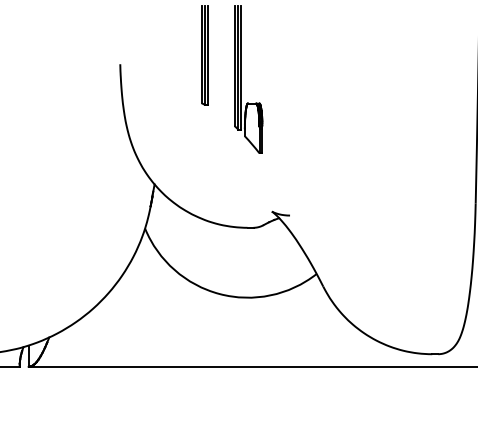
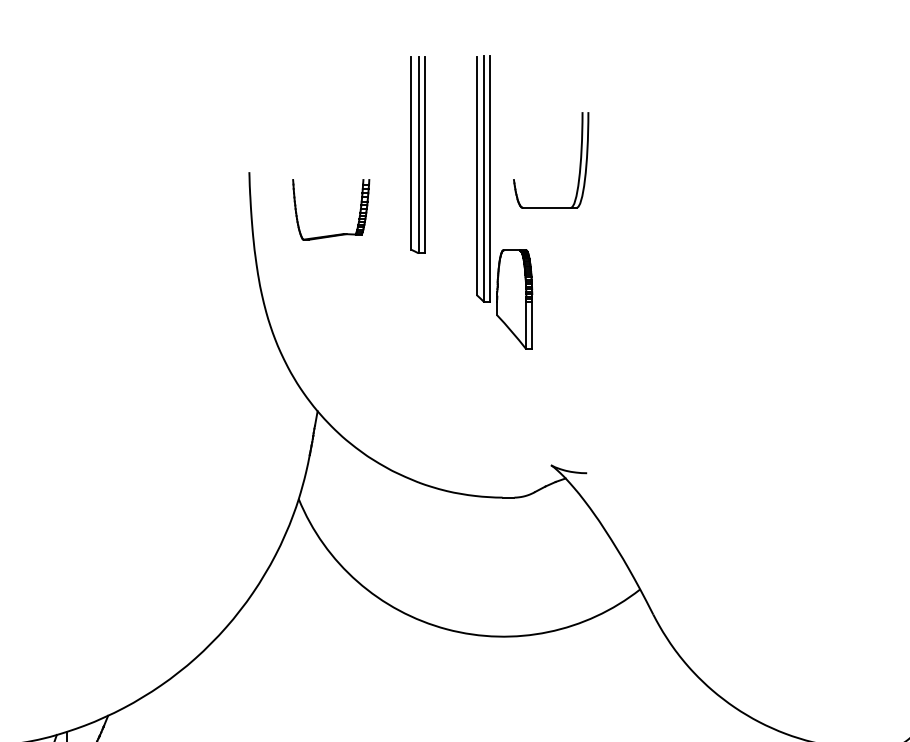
part: (285, 60) -> (578, 164), added
part: (164, 94) -> (337, 232), added

